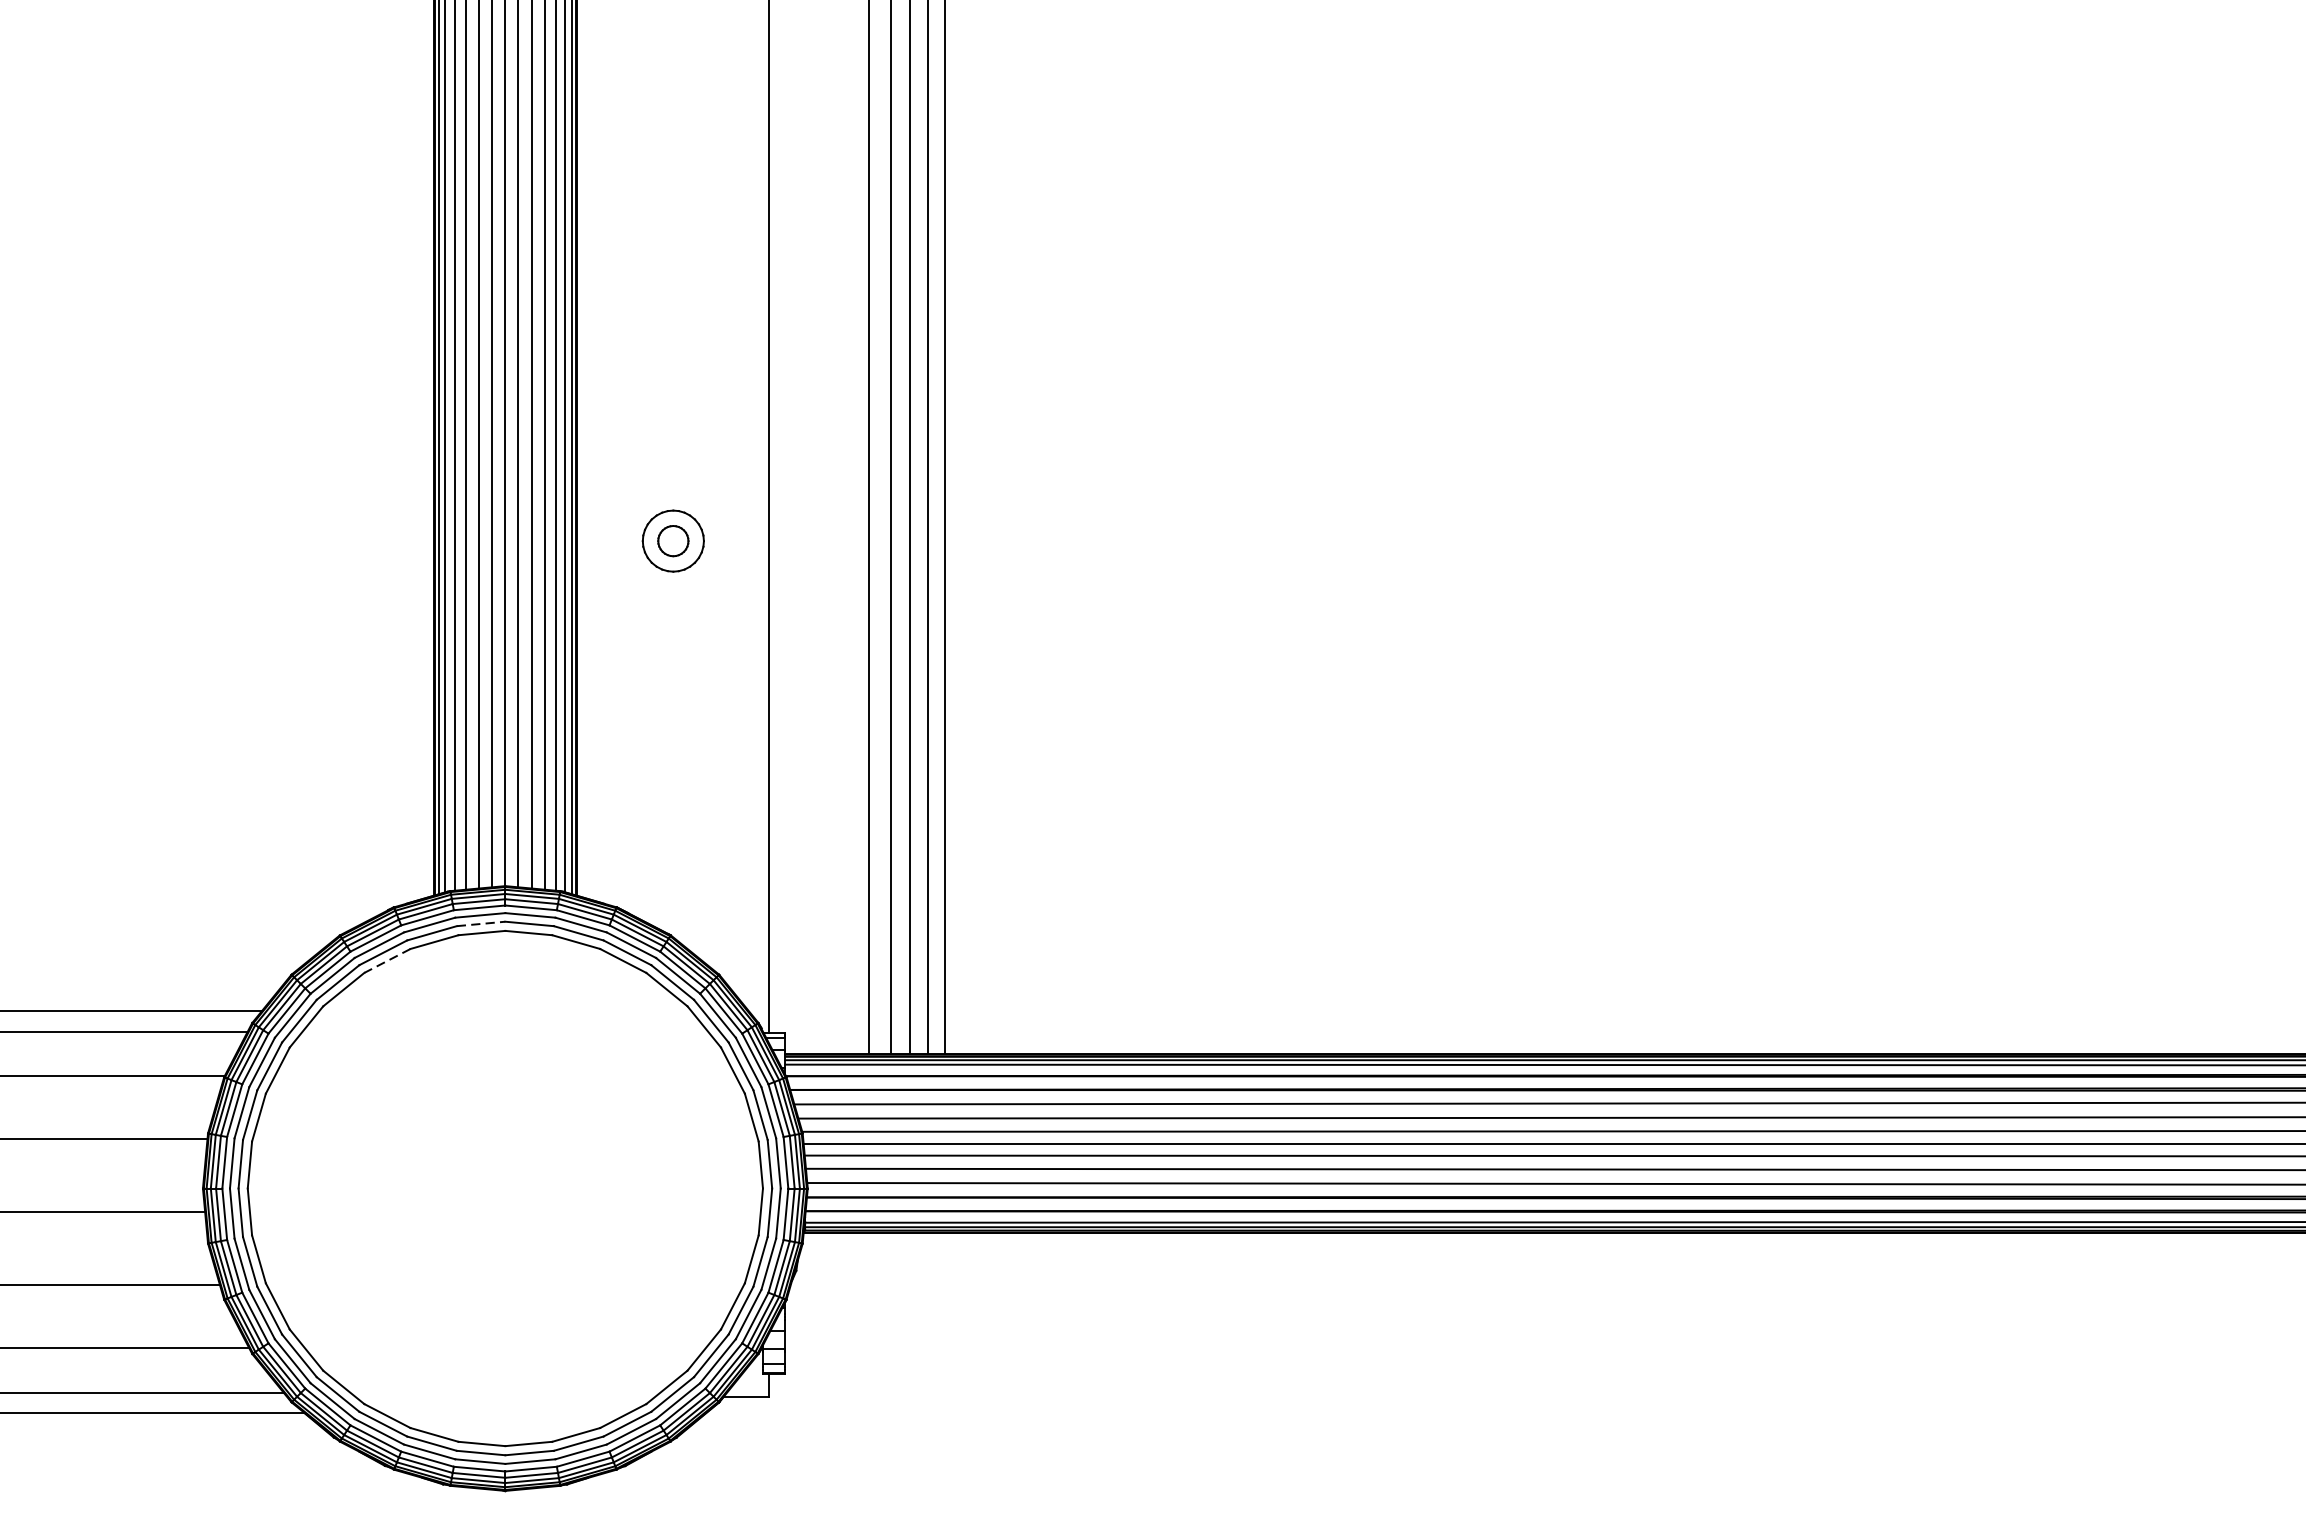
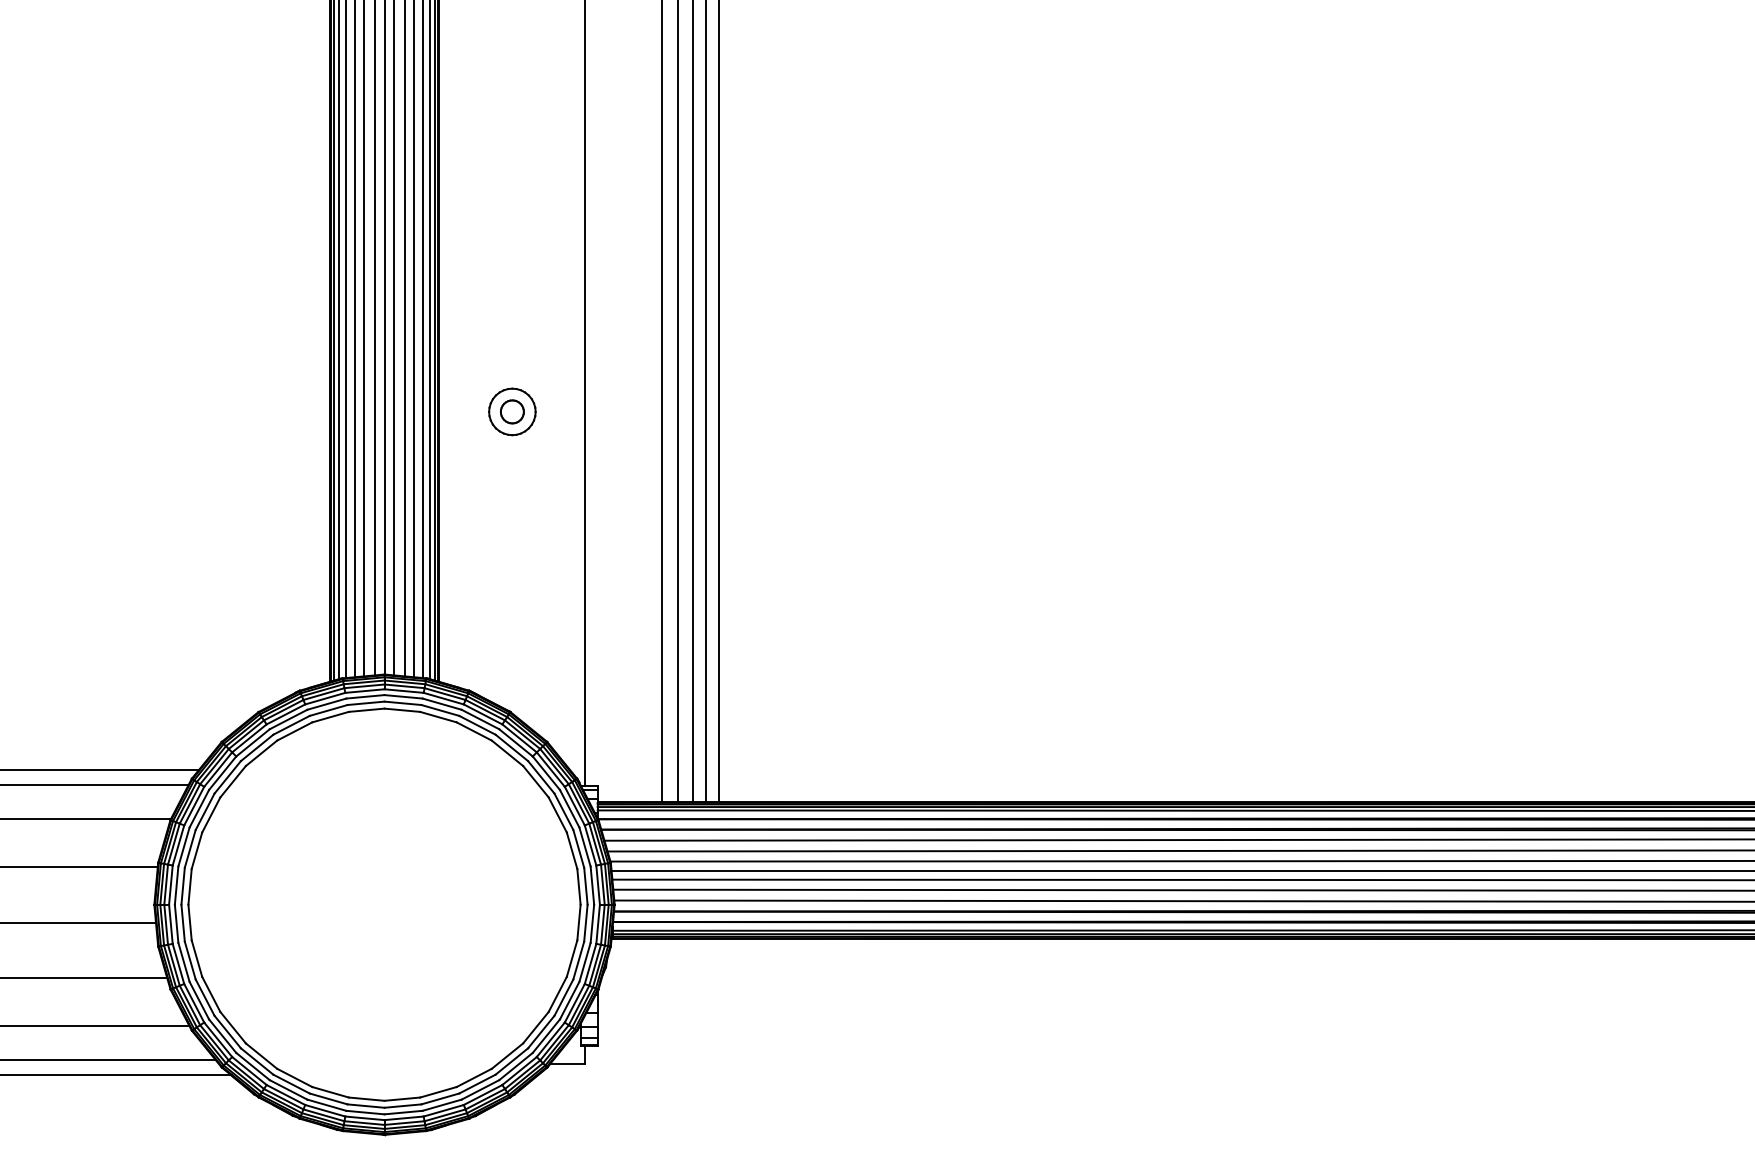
line: (481, 924) -> (366, 703), dashed -> solid
line: (387, 960) -> (294, 731), dashed -> solid

